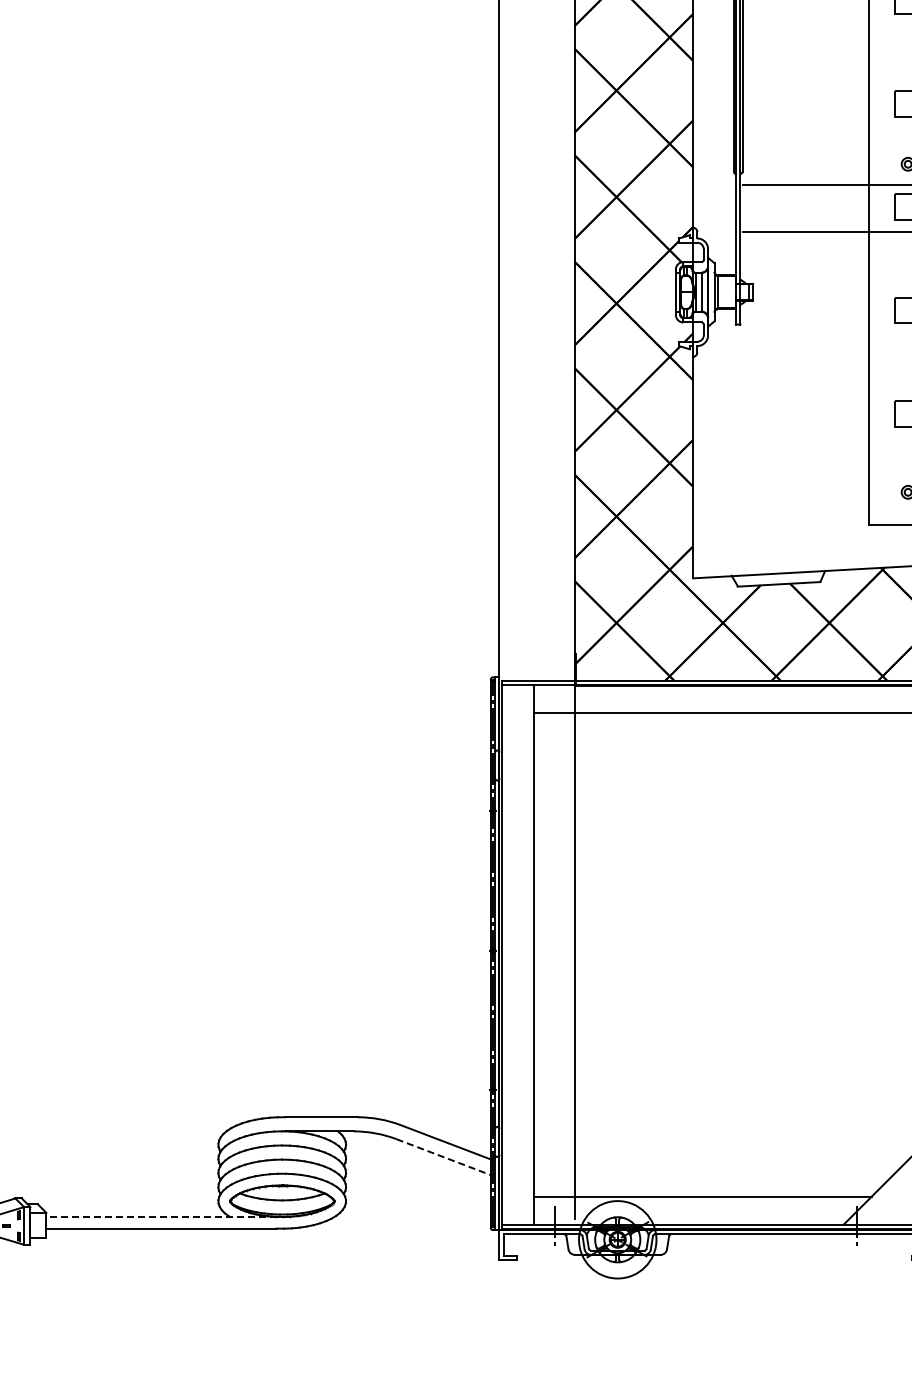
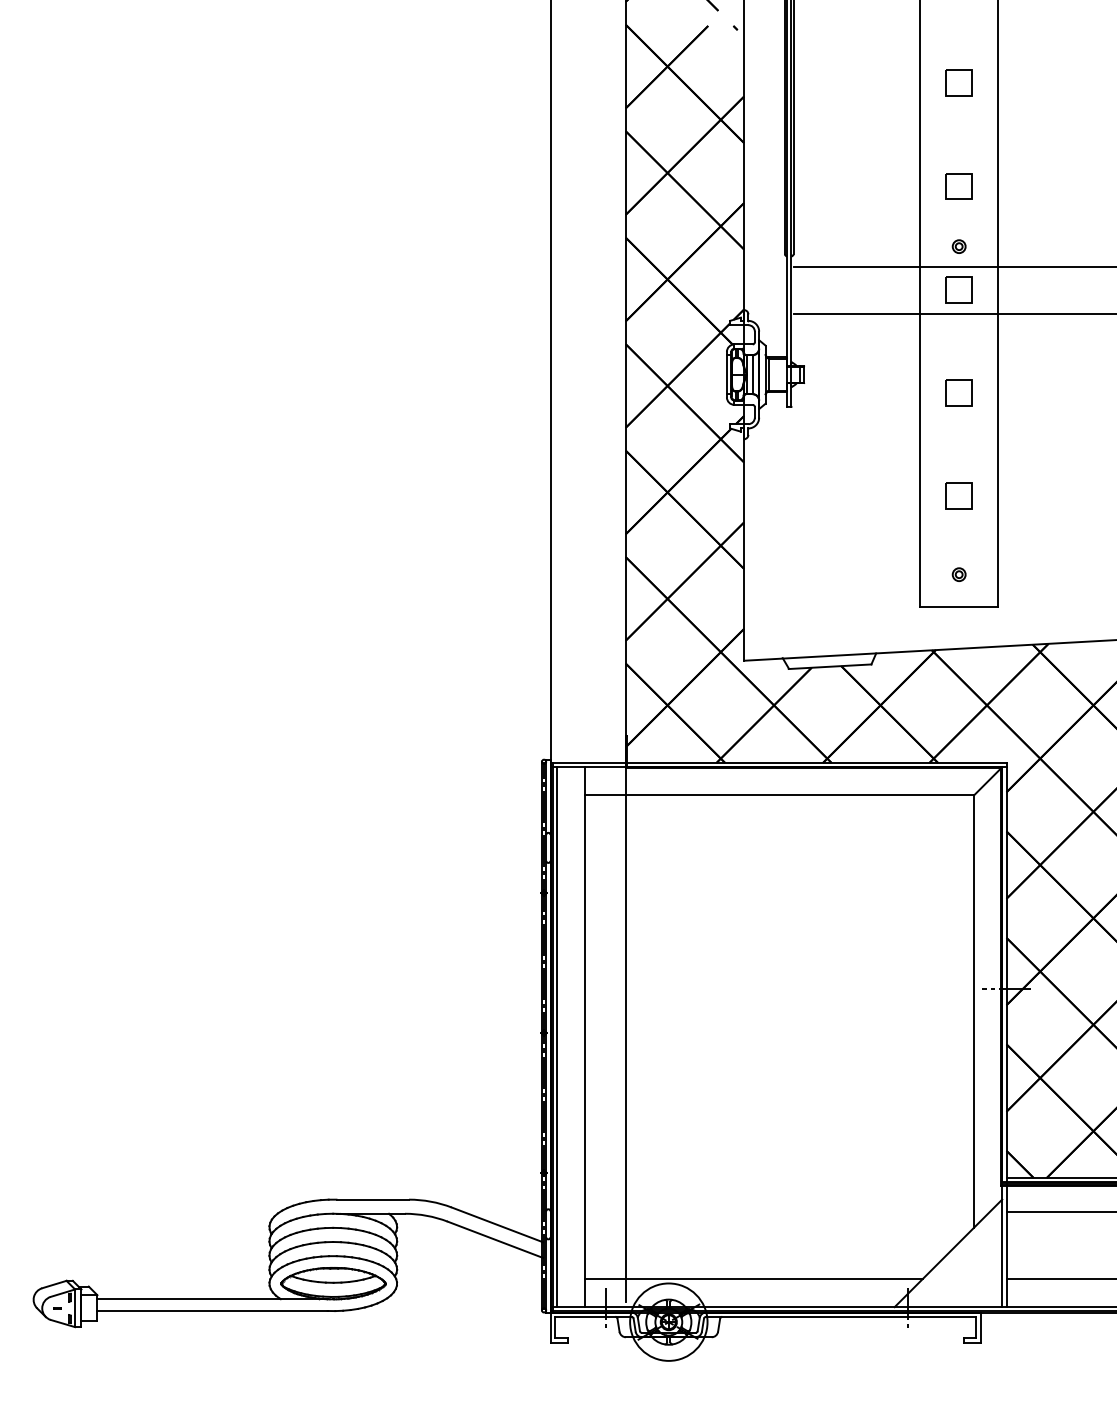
line: (505, 955) -> (556, 1037), added
line: (444, 1157) -> (495, 1239), dashed -> solid
line: (160, 1217) -> (211, 1299), dashed -> solid

